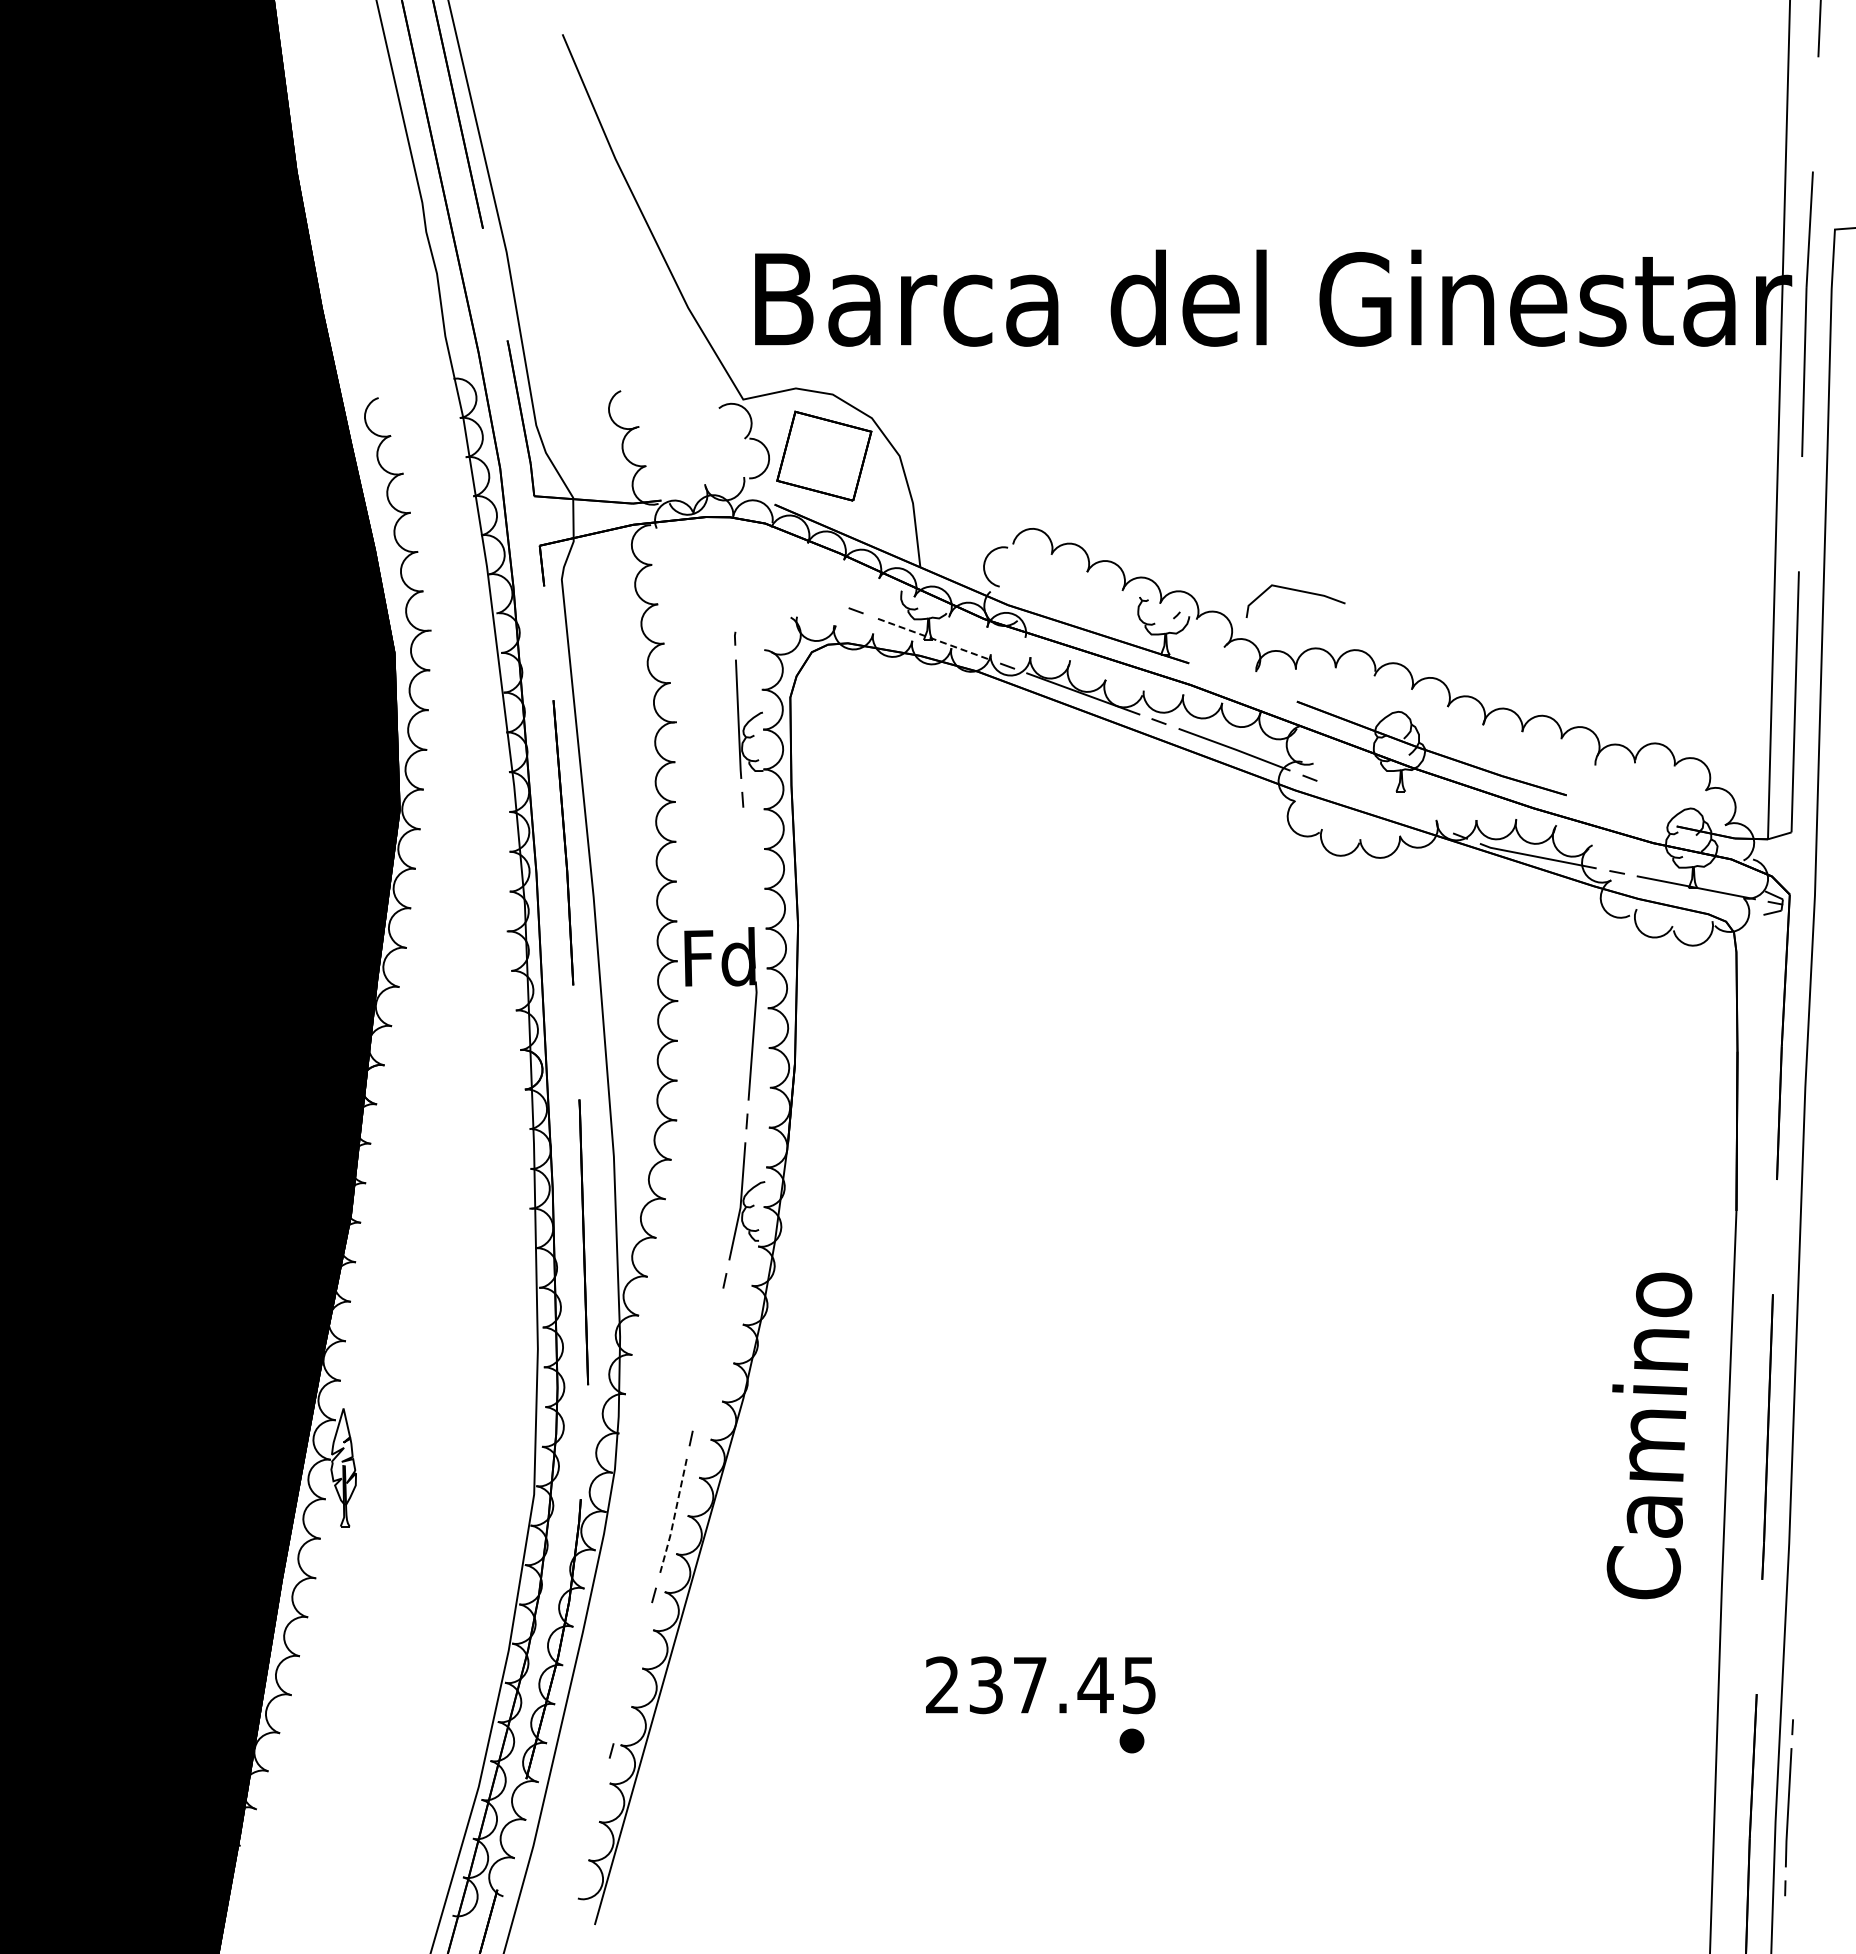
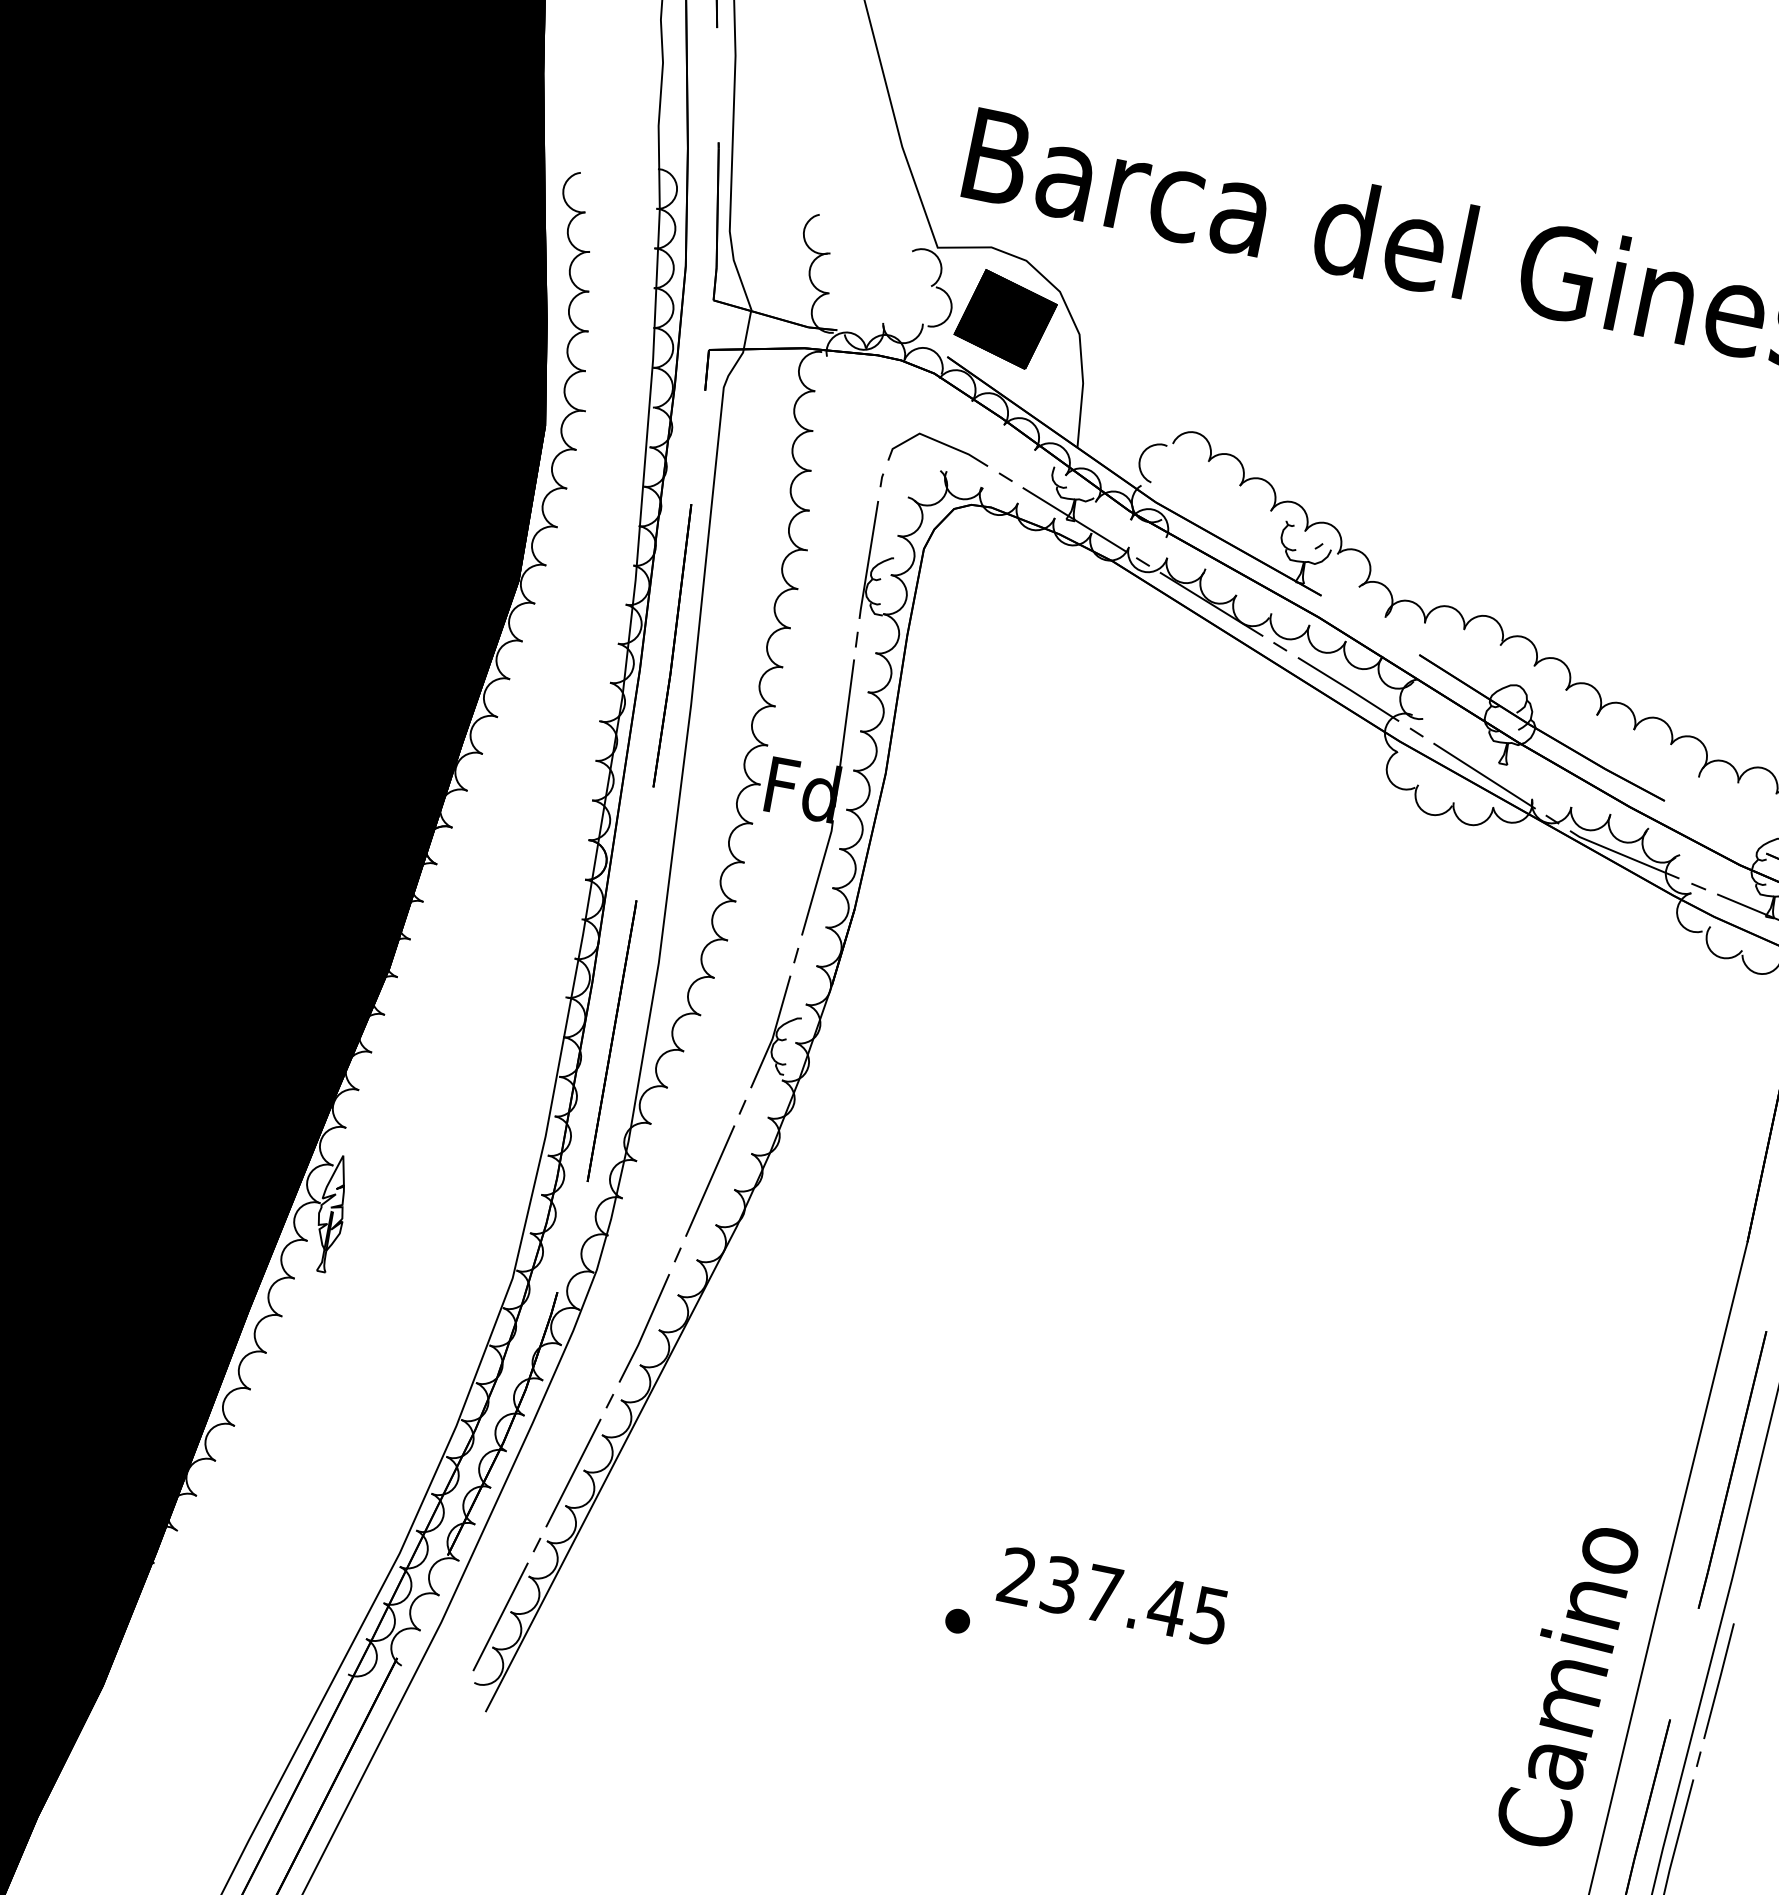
fill: (824, 455) -> (1006, 318), added
line: (1296, 591) -> (942, 444), moved
line: (931, 638) -> (1074, 519), dashed -> solid
line: (1384, 806) -> (1484, 775), added
line: (748, 879) -> (846, 718), added
line: (707, 1359) -> (709, 1180), added
text: (1649, 1435) -> (1567, 1685), moved
line: (674, 1518) -> (645, 1329), dashed -> solid
line: (1796, 1646) -> (1718, 1680), added
line: (632, 1672) -> (573, 1472), added
text: (1040, 1685) -> (1113, 1596), moved
part: (1131, 1740) -> (957, 1620), moved
line: (590, 1828) -> (500, 1616), added

